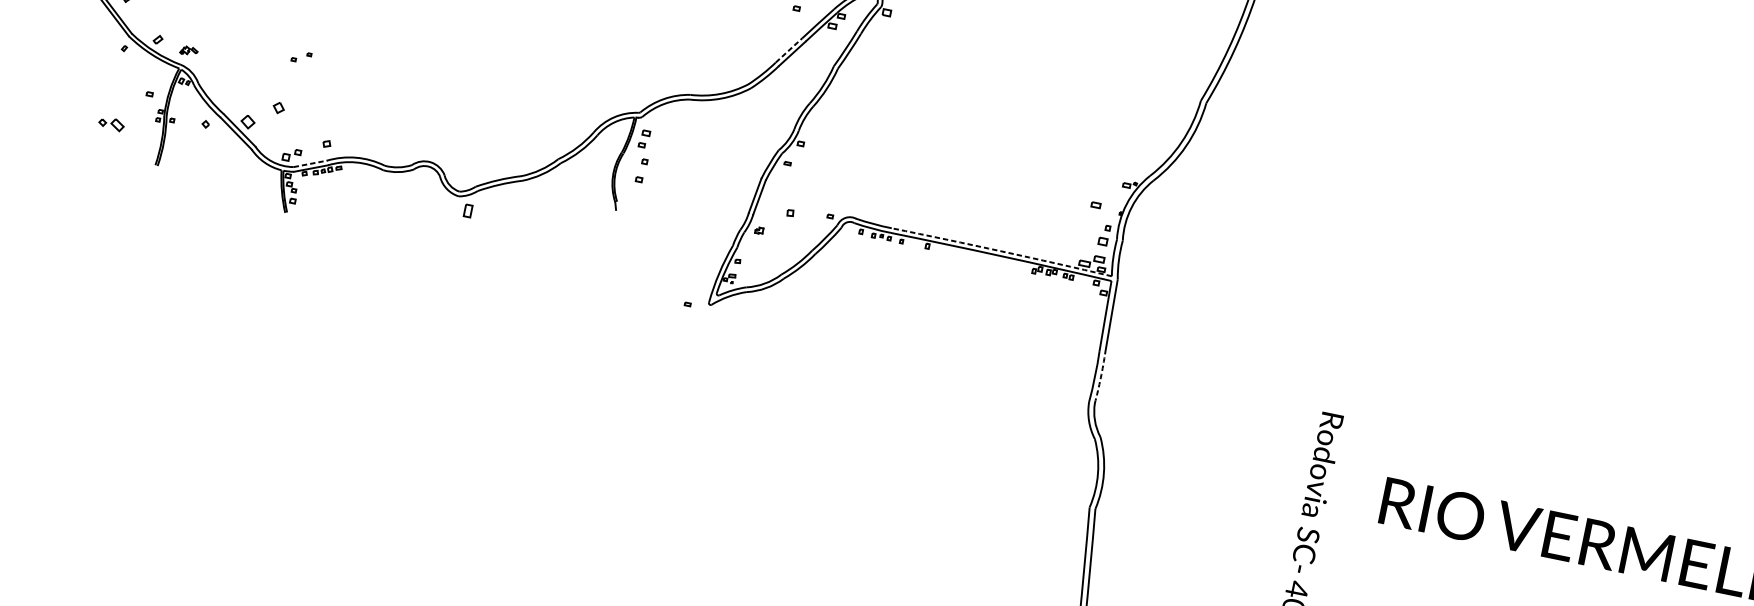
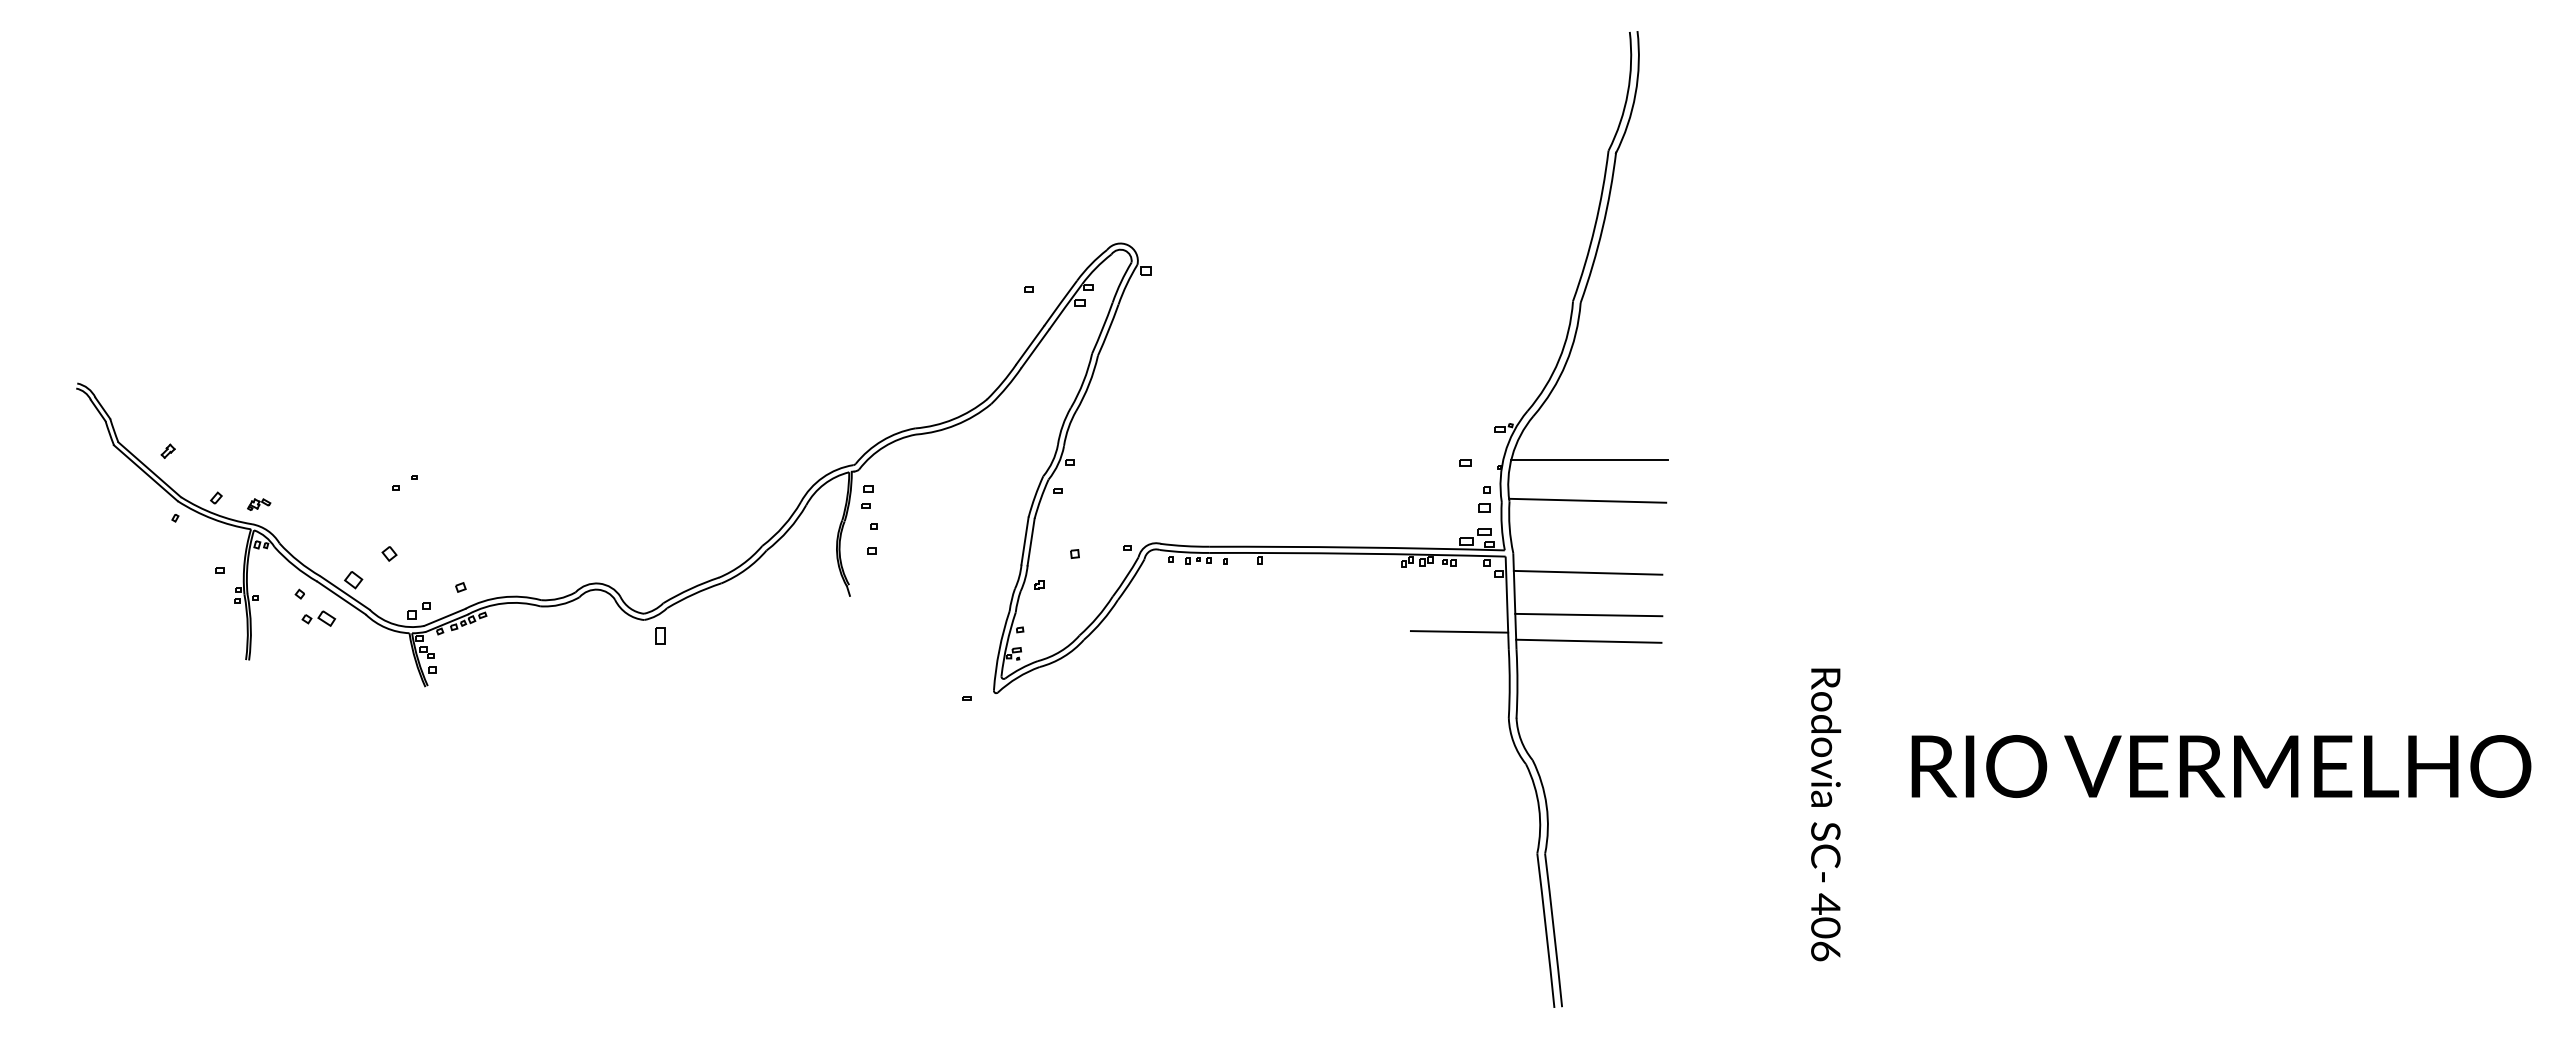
line: (789, 50) -> (1030, 345), dashed -> solid
part: (111, 123) -> (318, 618), moved
line: (310, 164) -> (445, 617), dashed -> solid
line: (1188, 221) -> (1589, 459), added
arc: (1002, 251) -> (1357, 547), dashed -> solid
line: (1181, 251) -> (1587, 500), added
line: (1170, 305) -> (1587, 572), added
line: (1065, 329) -> (1459, 631), added
line: (1164, 336) -> (1588, 614), added
line: (1160, 356) -> (1588, 640), added
arc: (1100, 377) -> (1517, 683), dashed -> solid

